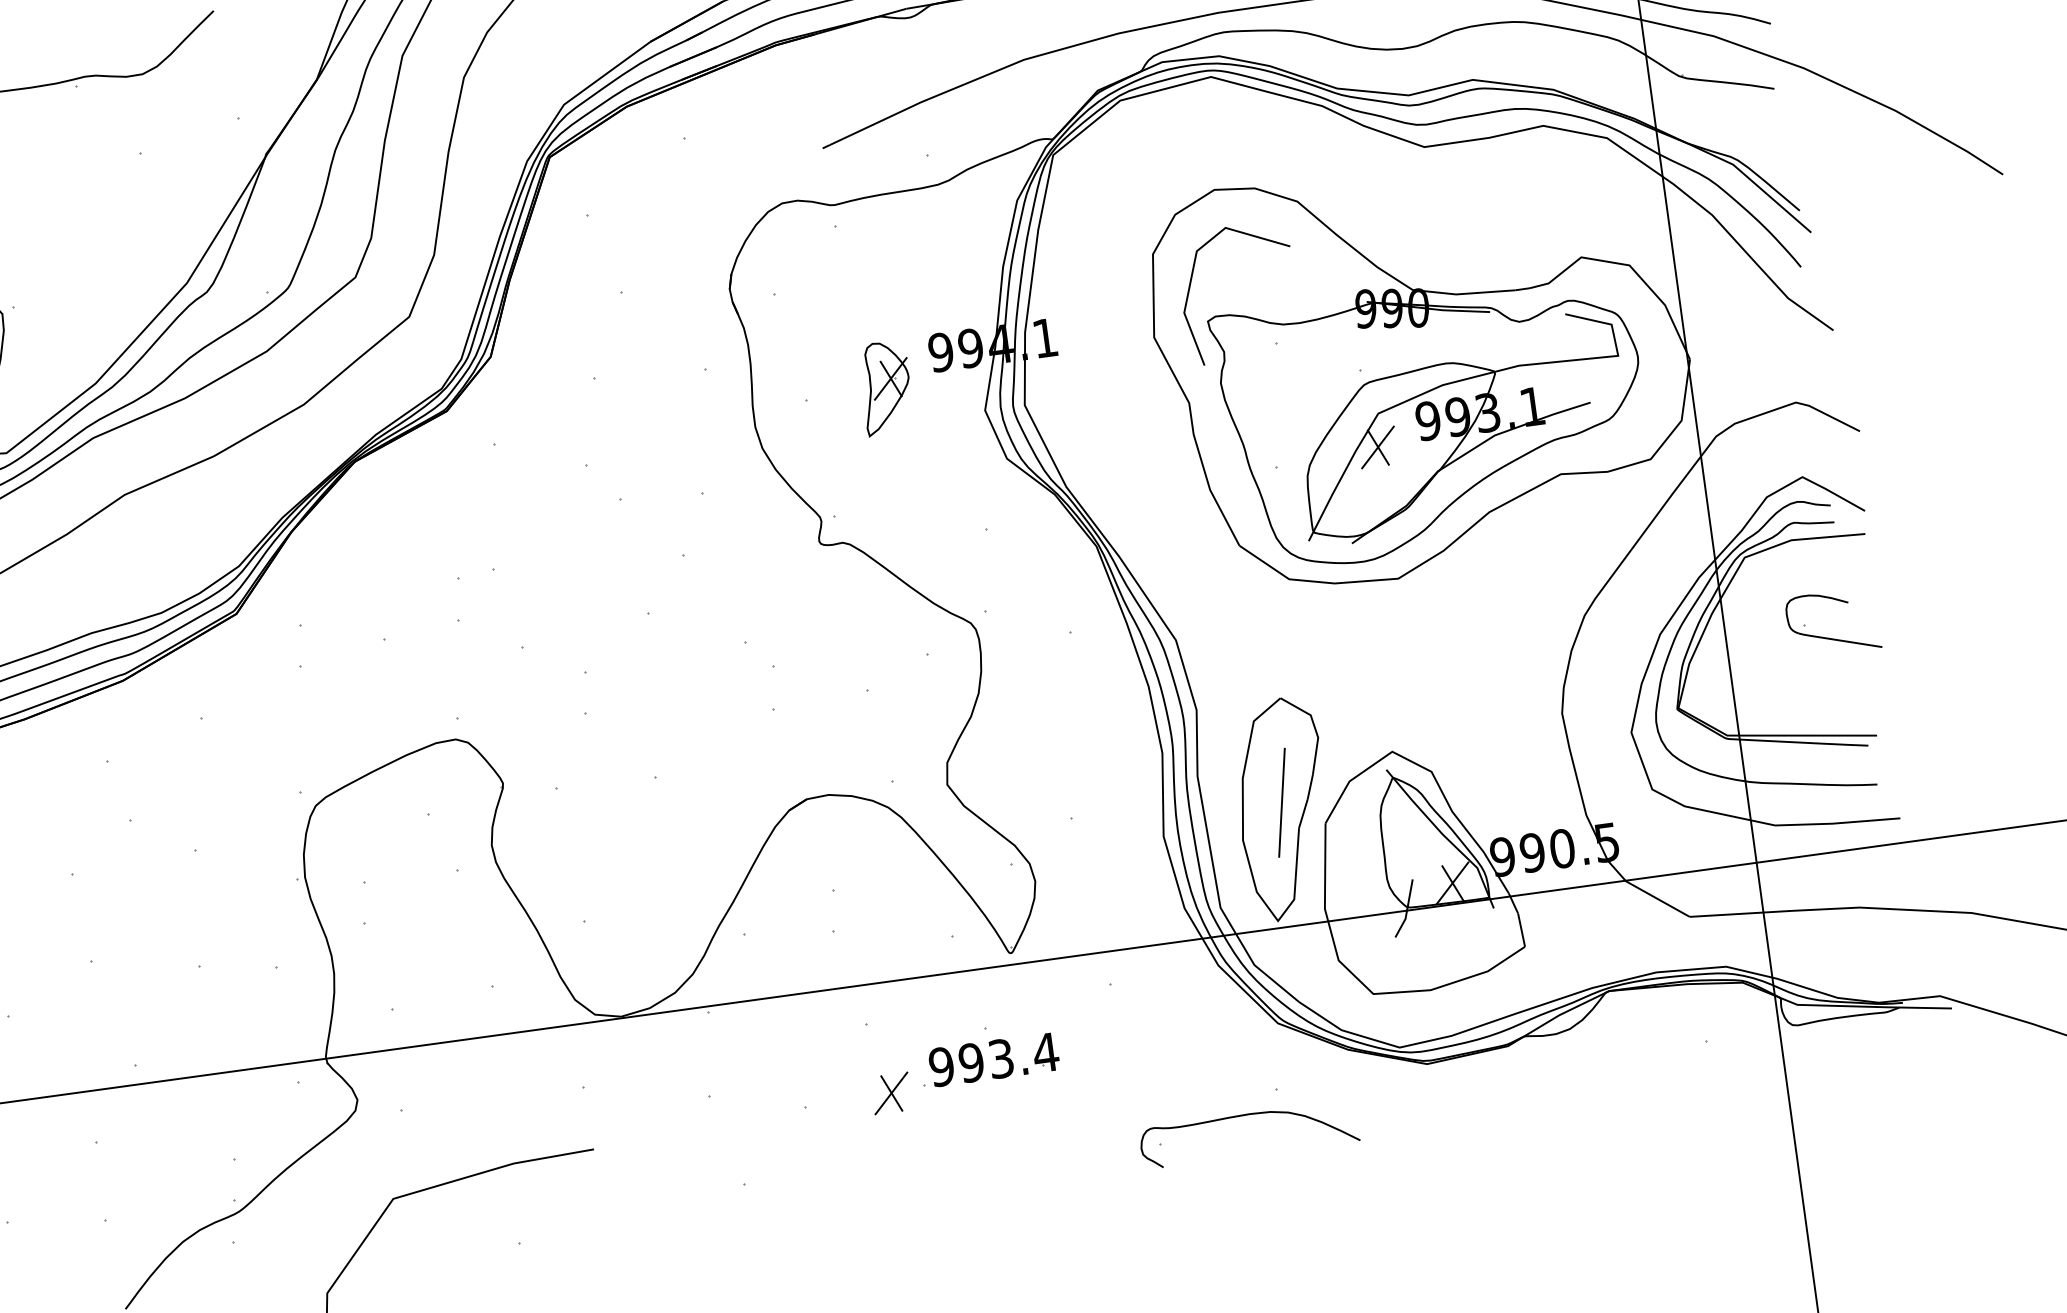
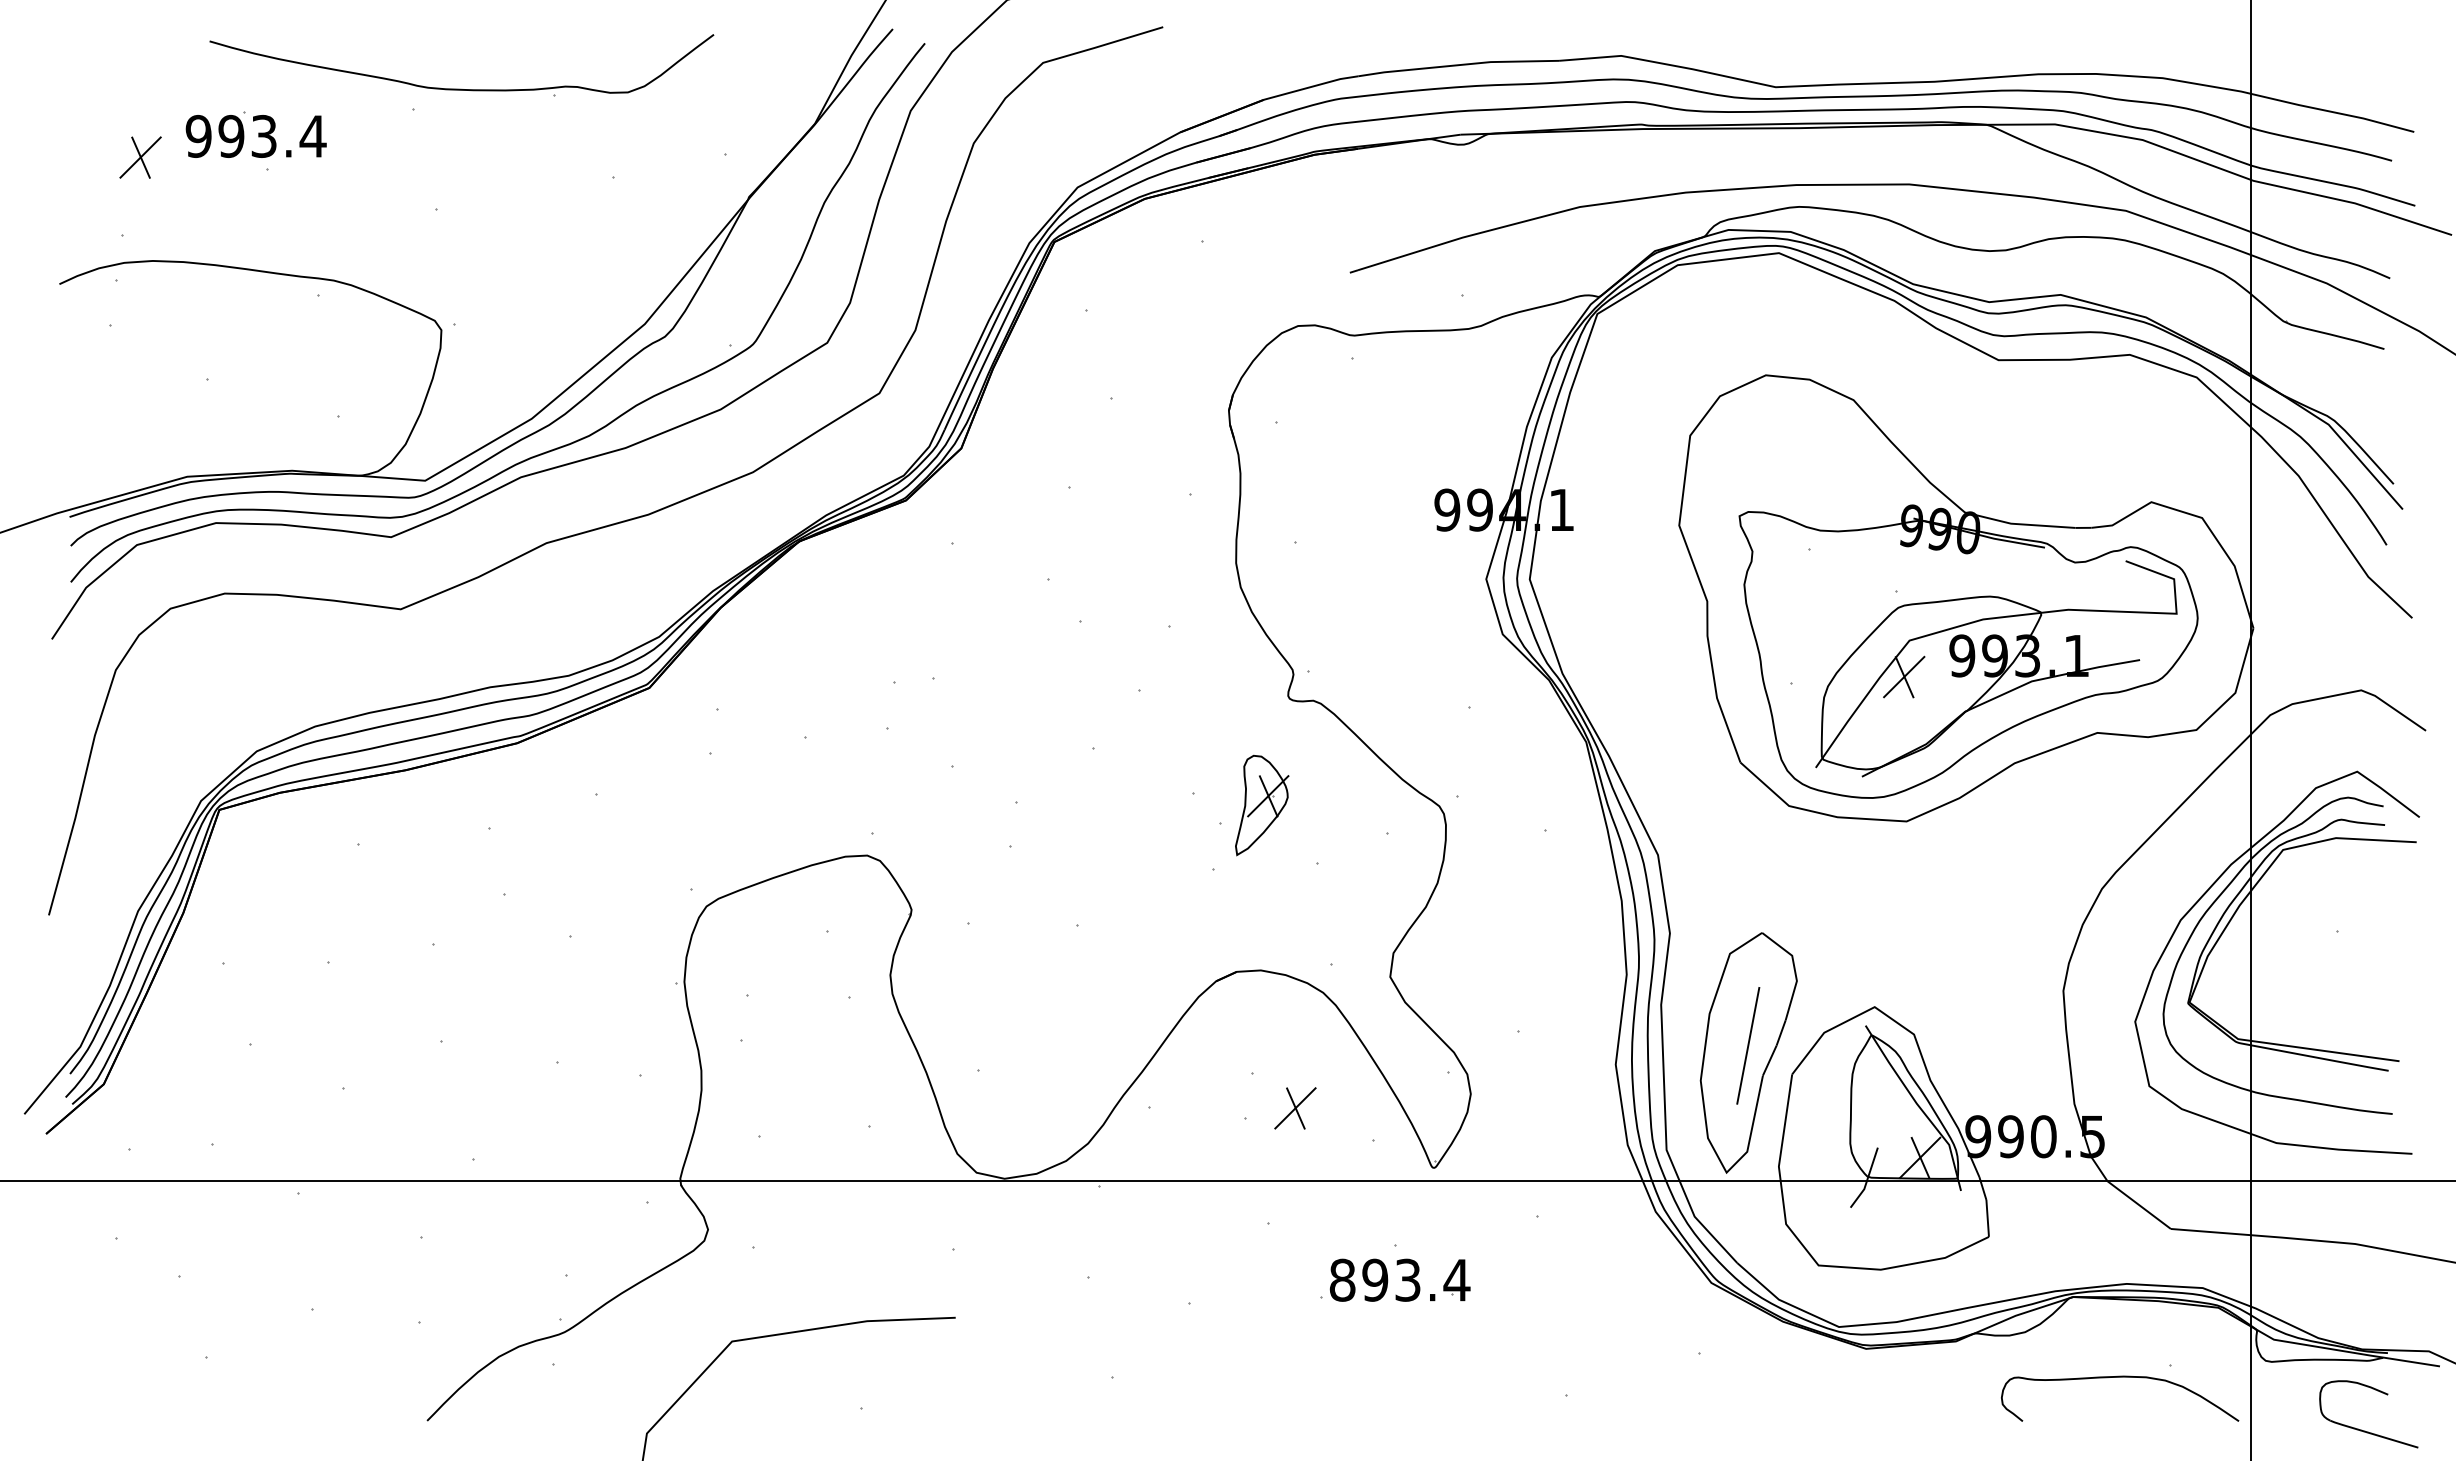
line: (1191, 283) -> (1727, 472), removed
part: (886, 388) -> (1262, 805), moved
part: (1832, 638) -> (2365, 1430), moved
text: (941, 1066) -> (1342, 1279), 993.4 -> 893.4
part: (891, 1093) -> (1295, 1108), moved
curve: (1247, 1115) -> (2120, 1377), moved

